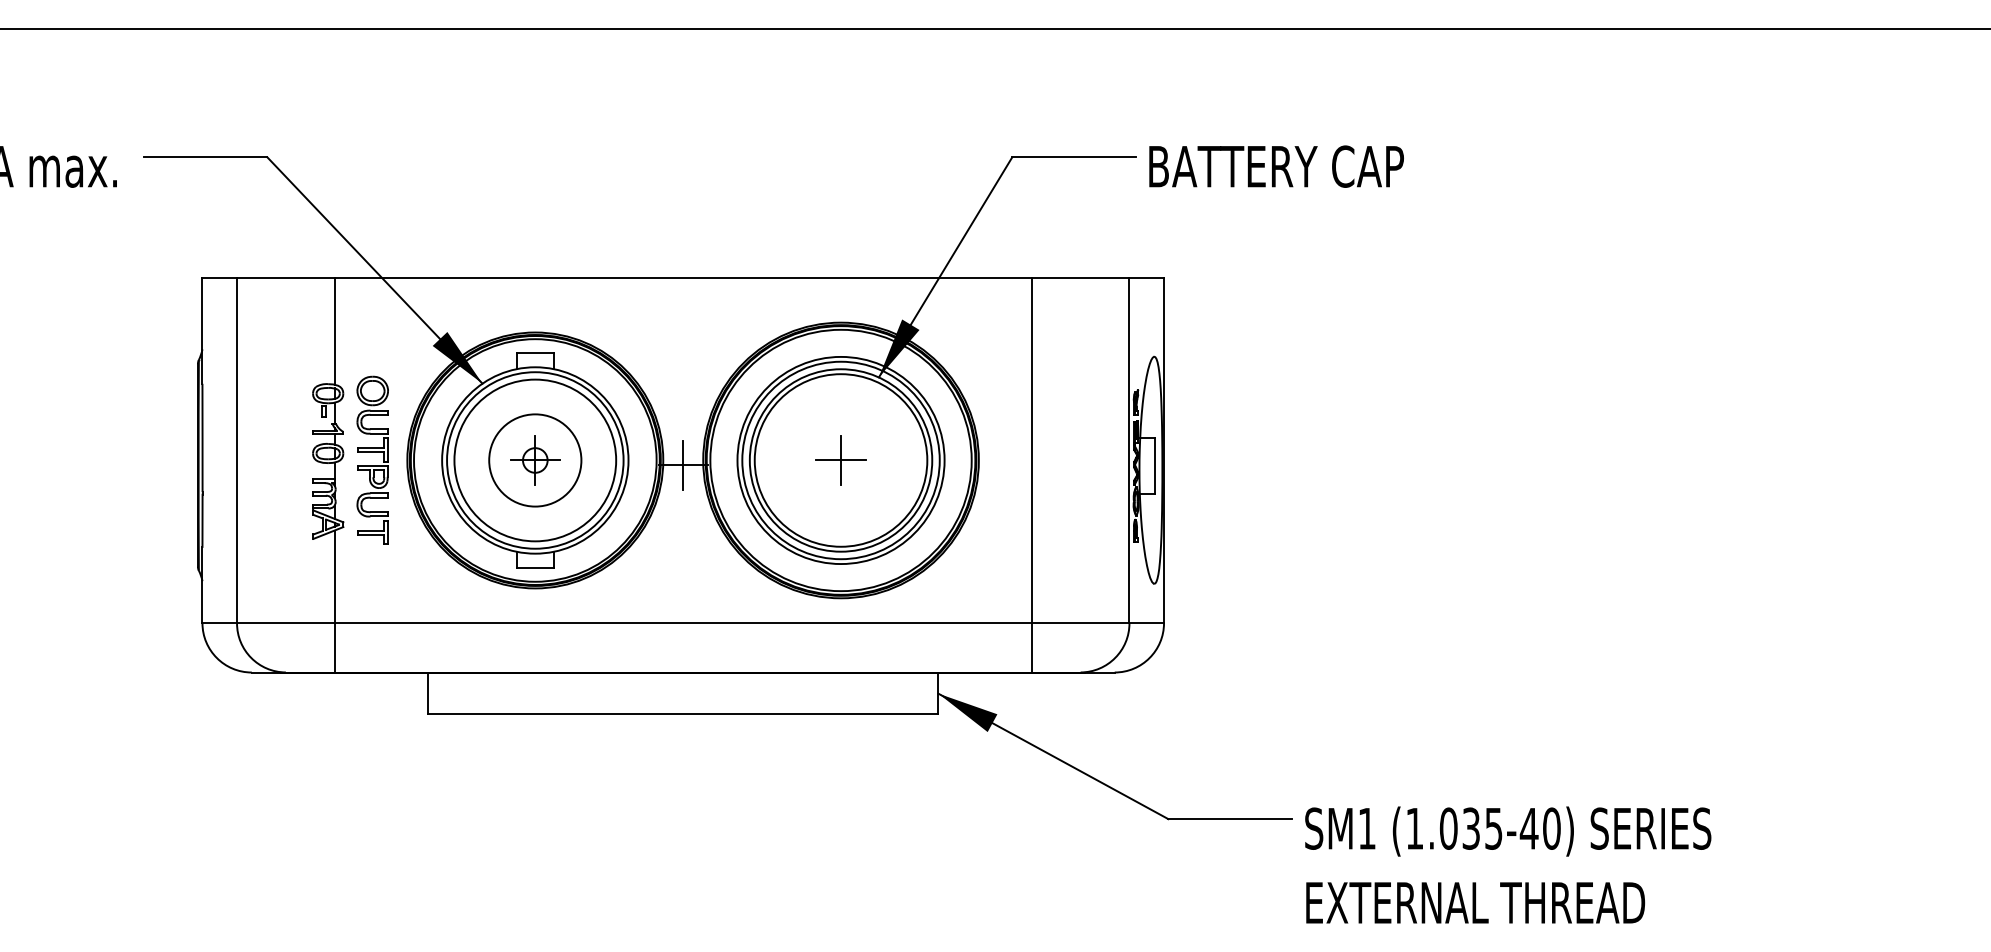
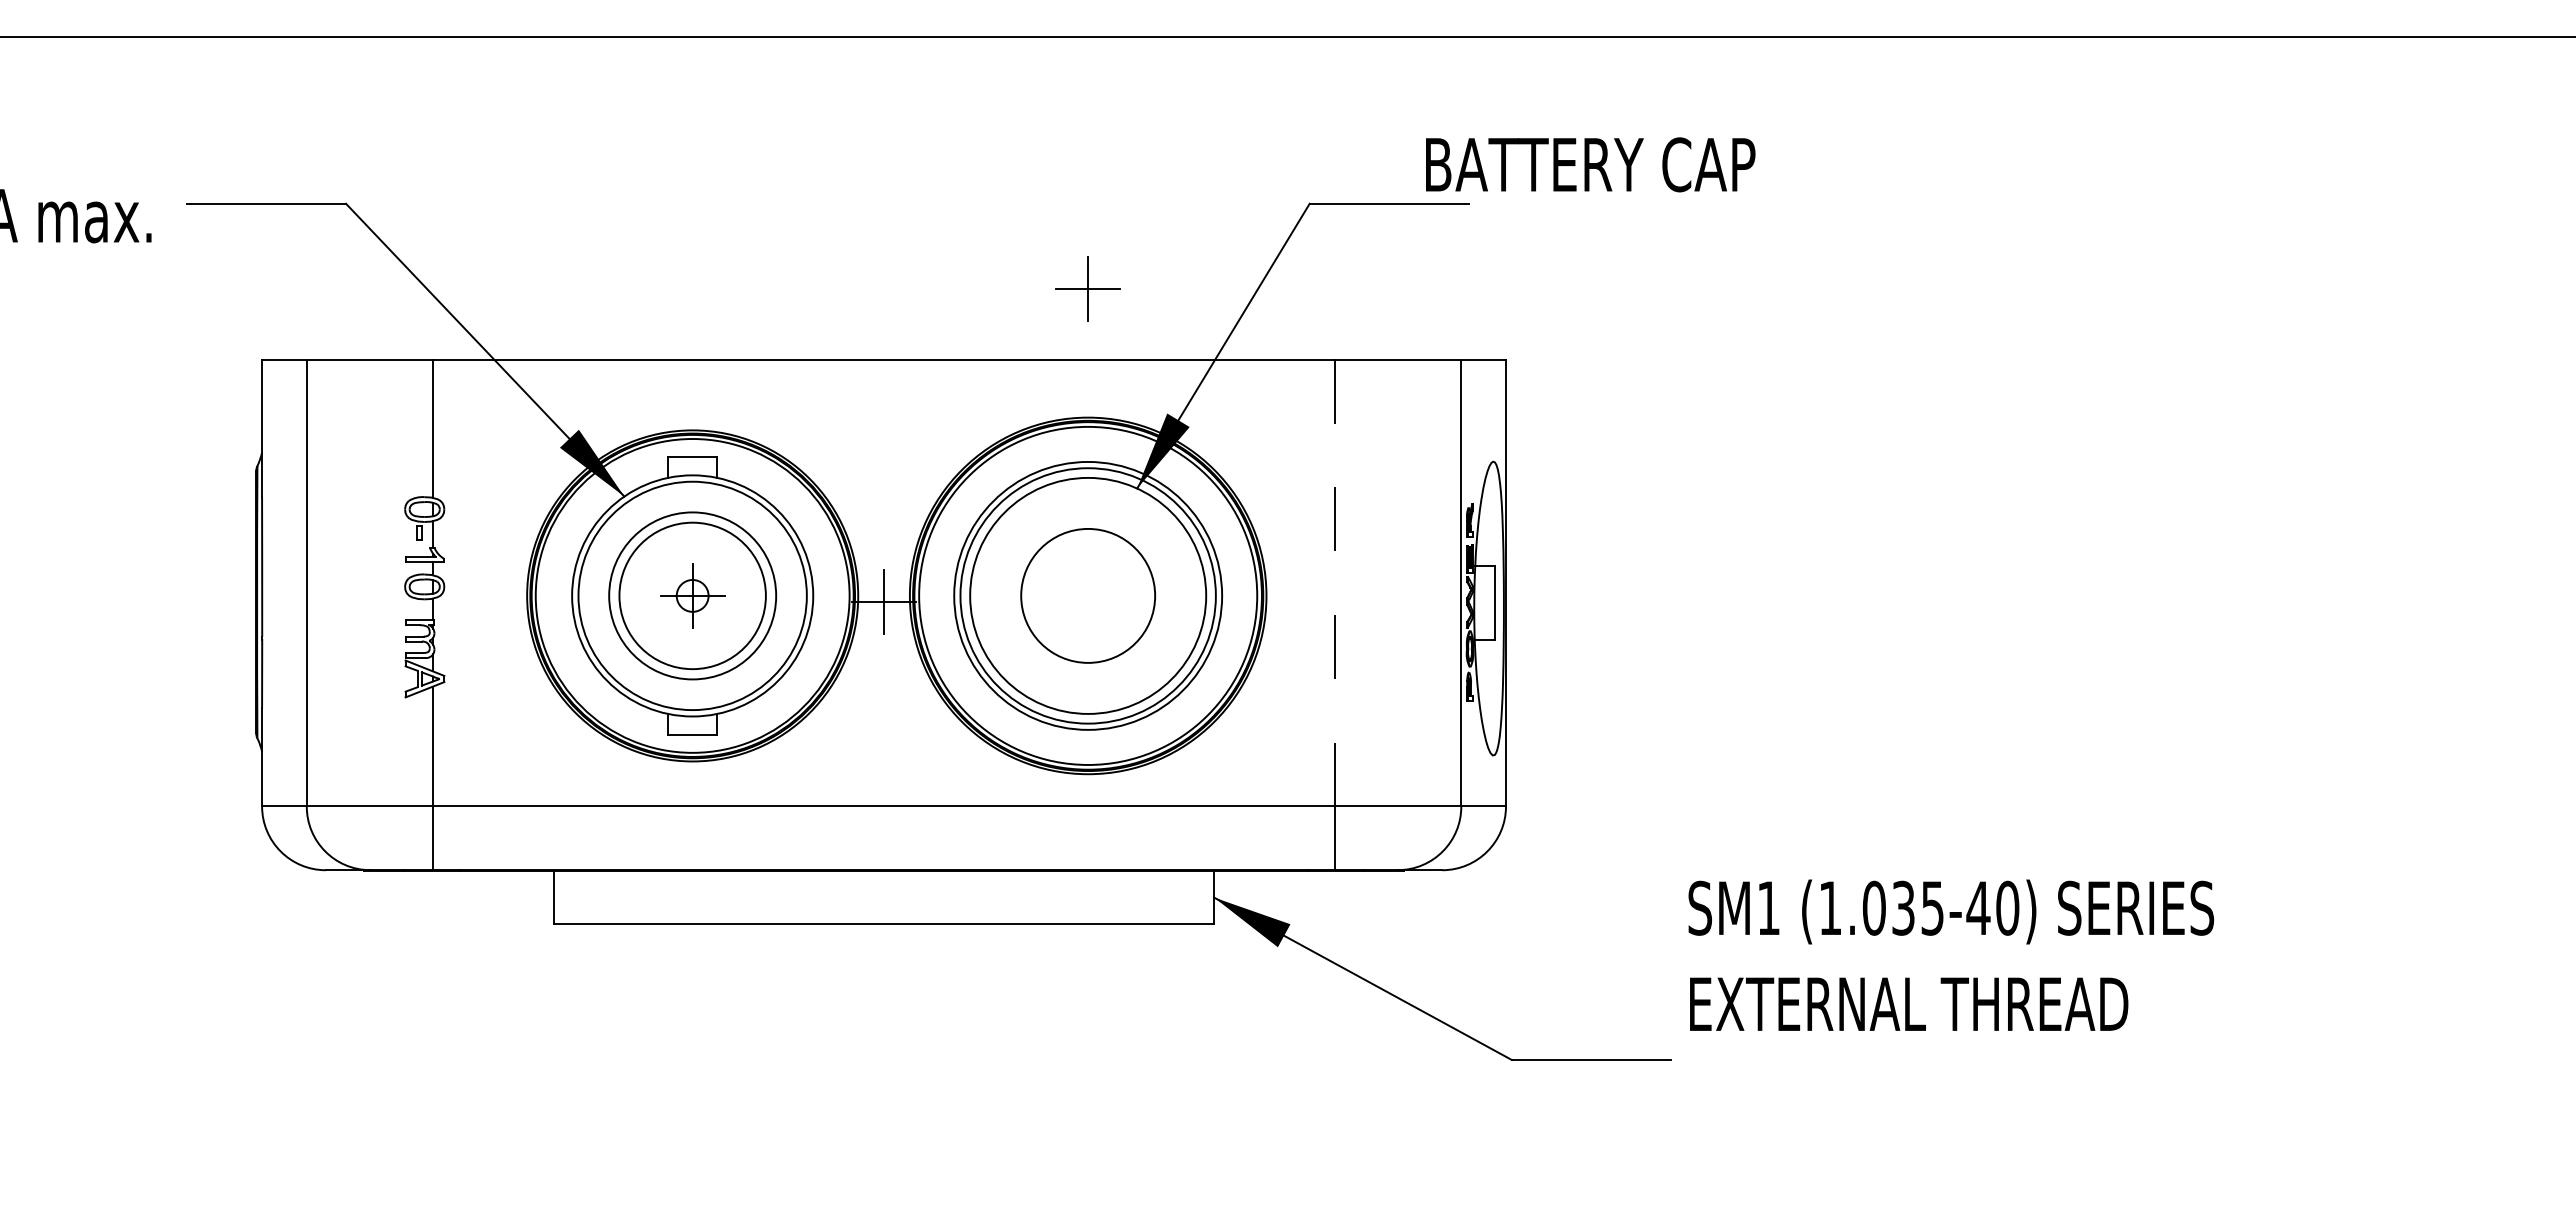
text: (1276, 166) -> (1590, 164), moved
line: (1031, 450) -> (1334, 582), solid -> dashed
circle: (535, 460) -> (692, 595), size x0.7
circle: (535, 460) -> (692, 595), size x1.4
circle: (840, 460) -> (1087, 595), size x0.6
part: (840, 460) -> (1087, 288), moved
part: (372, 465) -> (482, 602), removed
text: (1508, 864) -> (1951, 954), moved

